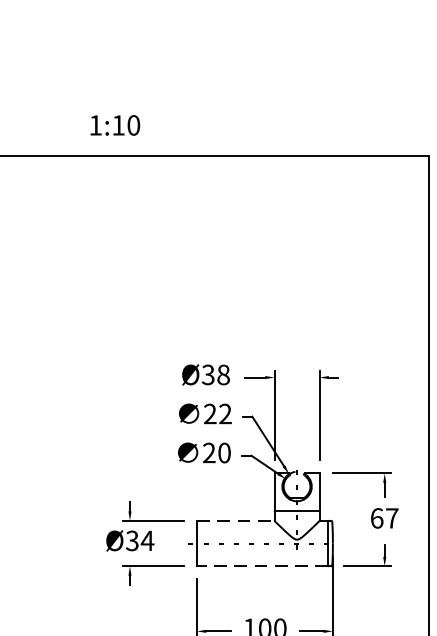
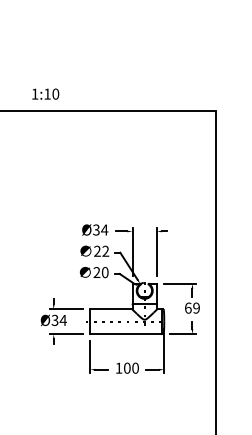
text: (223, 373) -> (104, 229), Ø38 -> Ø34
text: (392, 517) -> (196, 307), 67 -> 69
line: (236, 520) -> (111, 309), dashed -> solid
line: (261, 566) -> (125, 334), dashed -> solid

